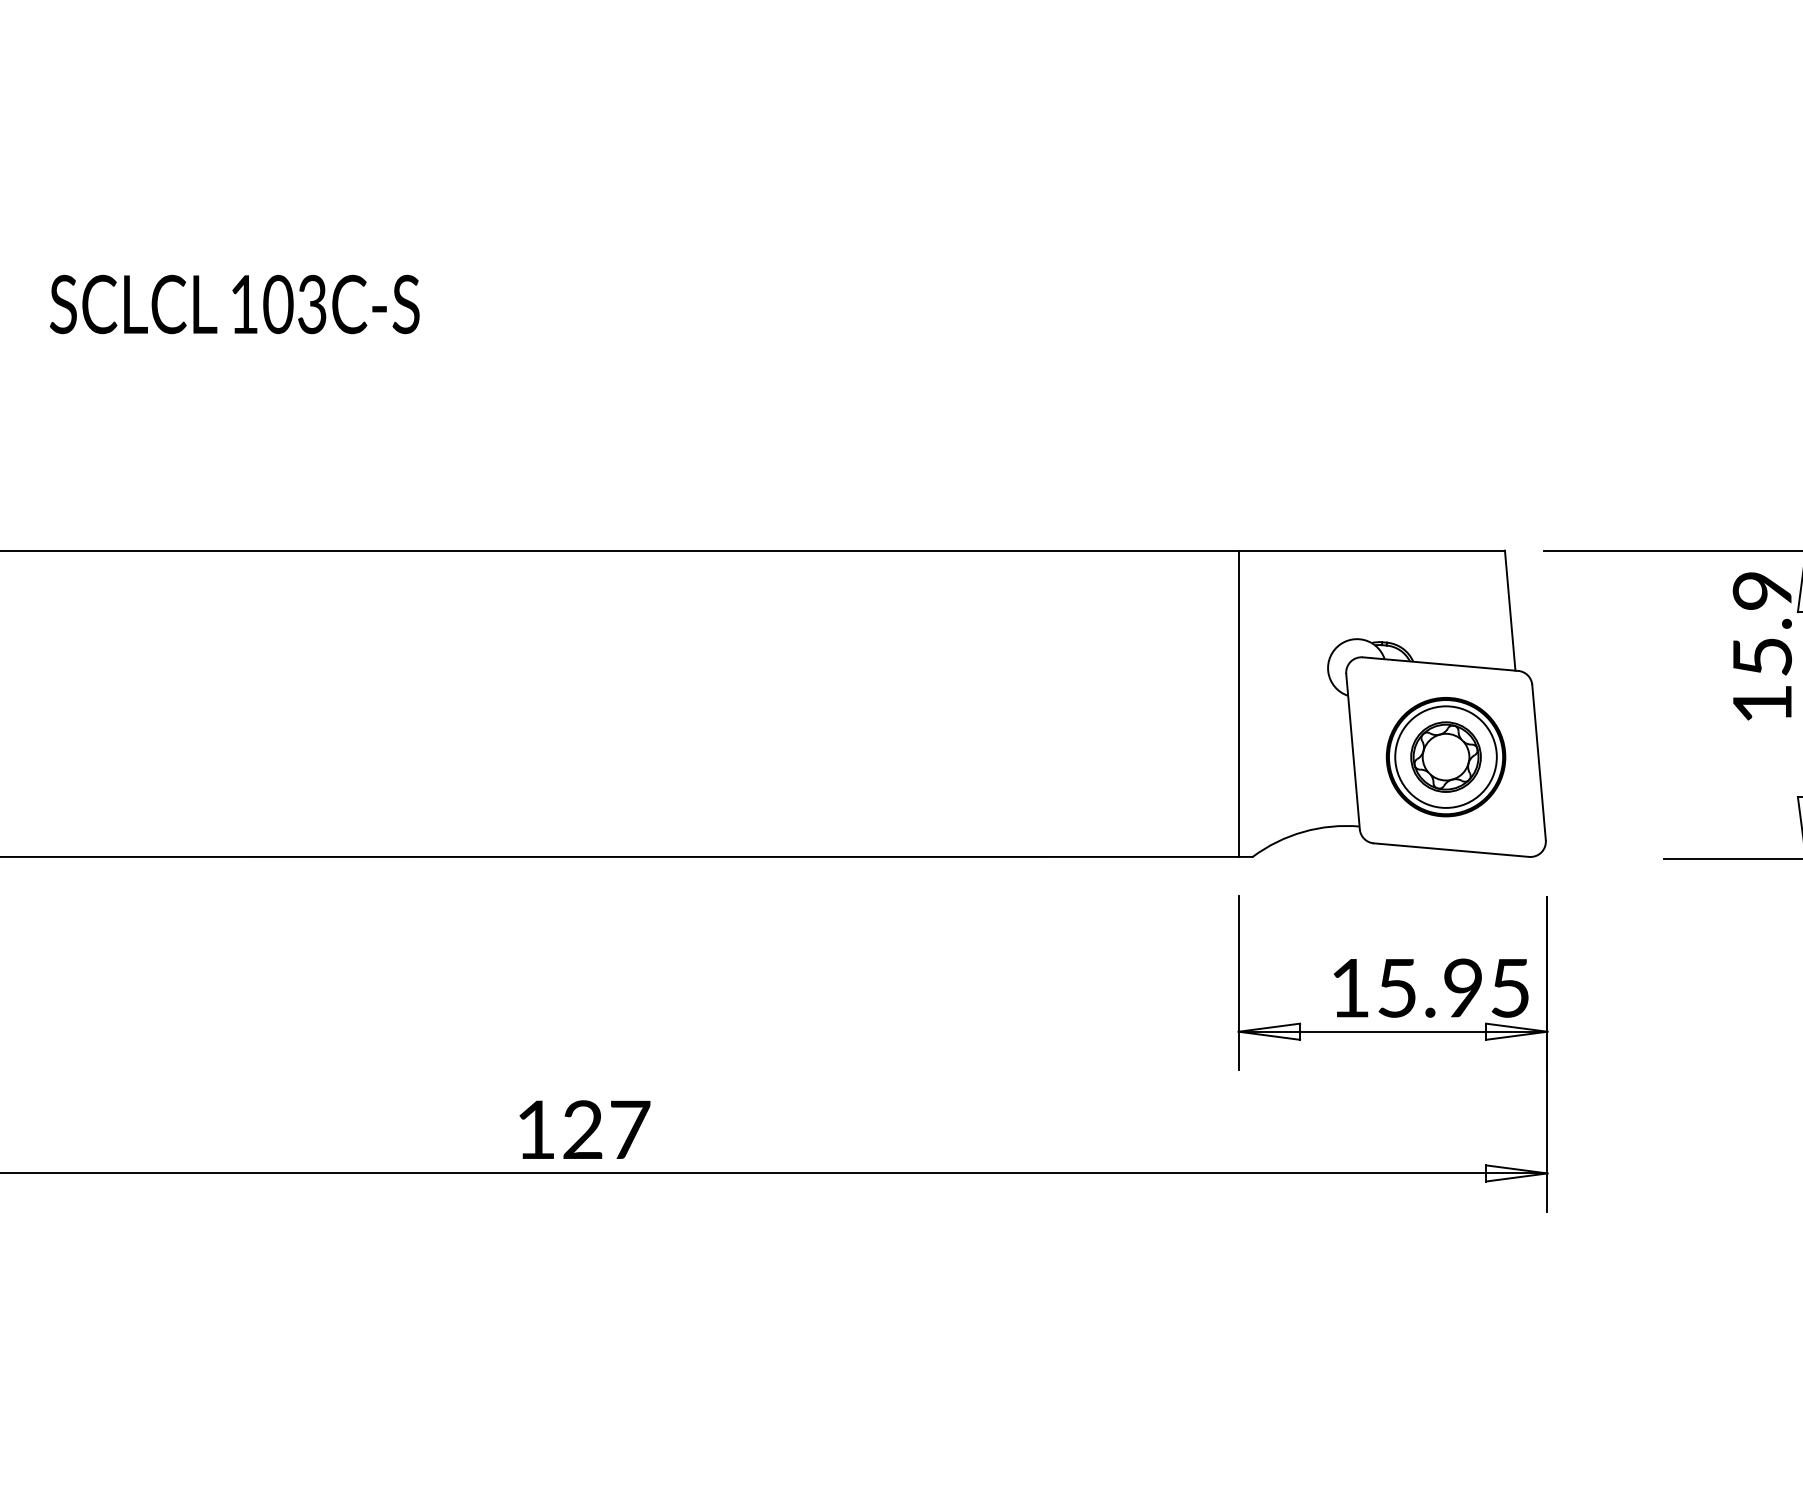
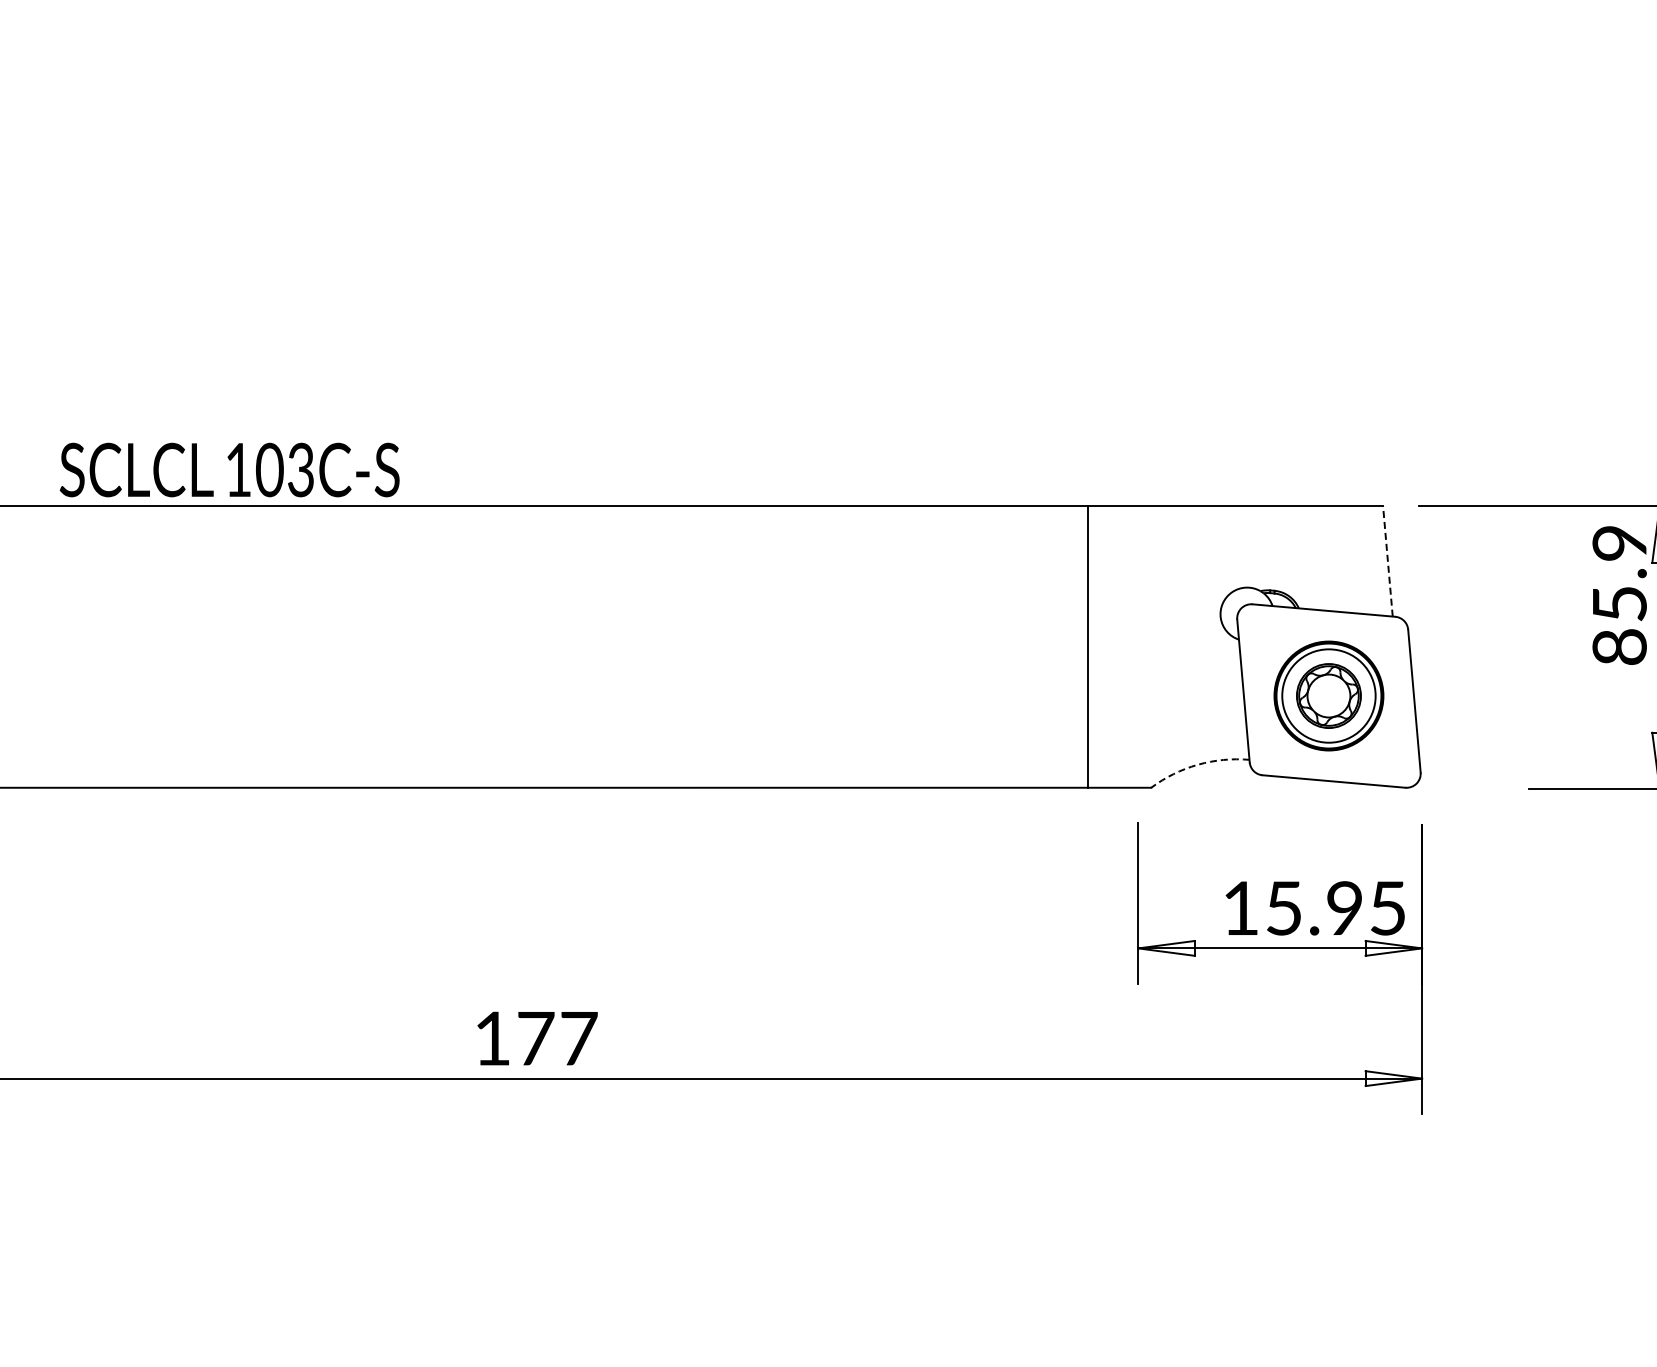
text: (234, 303) -> (229, 469), moved
line: (1509, 609) -> (1387, 560), solid -> dashed
line: (1238, 703) -> (1088, 646), moved
text: (1762, 703) -> (1619, 646), 15.9 -> 85.9
arc: (1303, 831) -> (1197, 764), solid -> dashed
text: (582, 1129) -> (535, 1038), 127 -> 177

